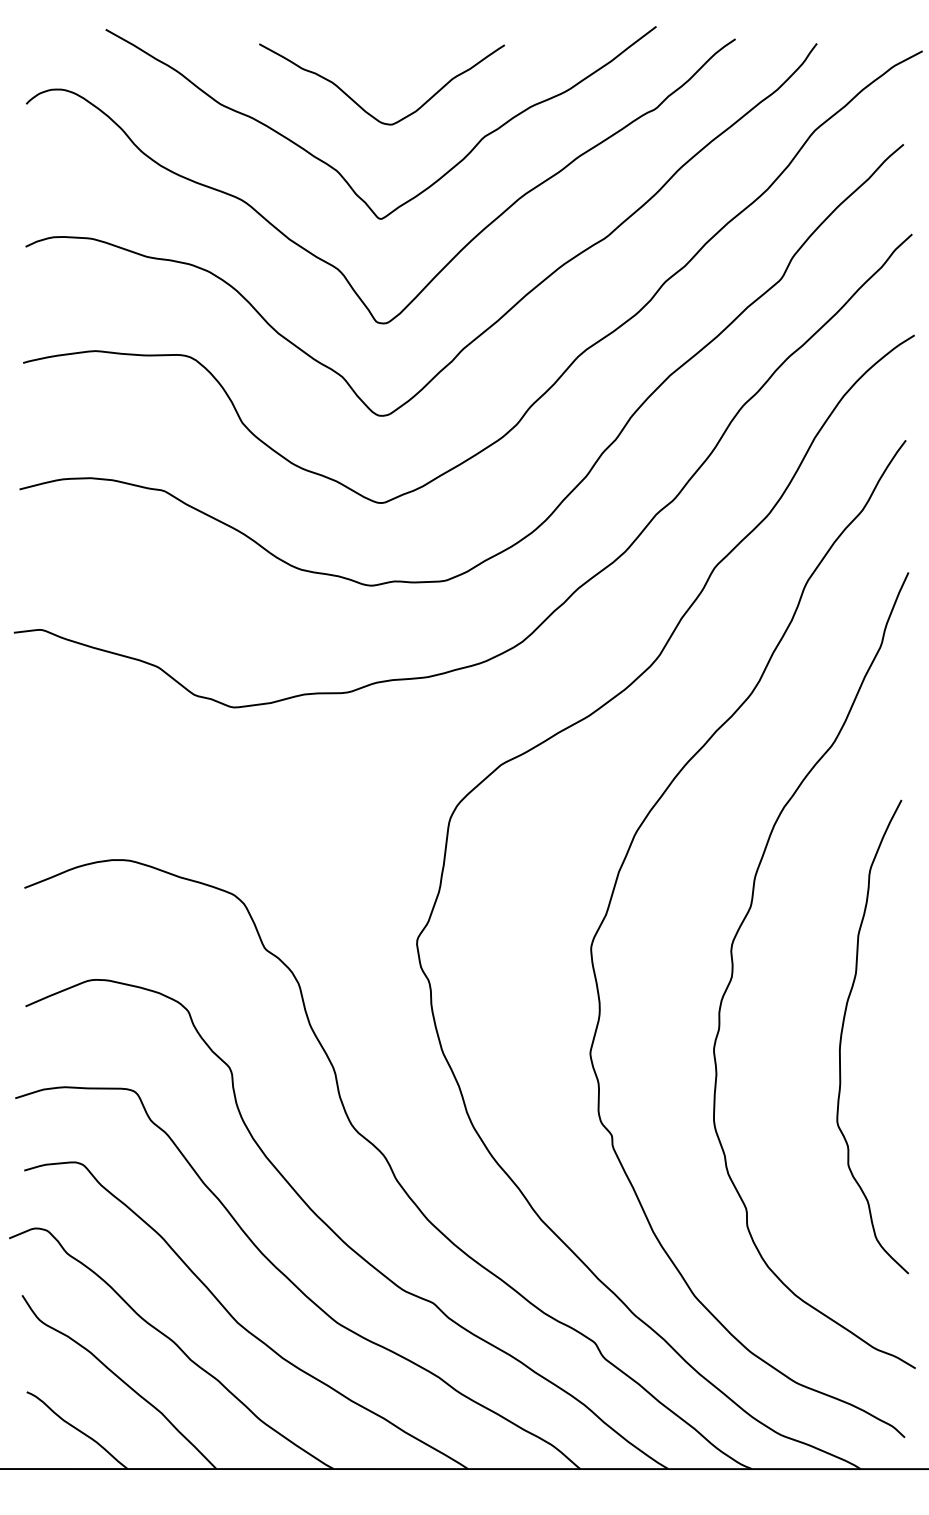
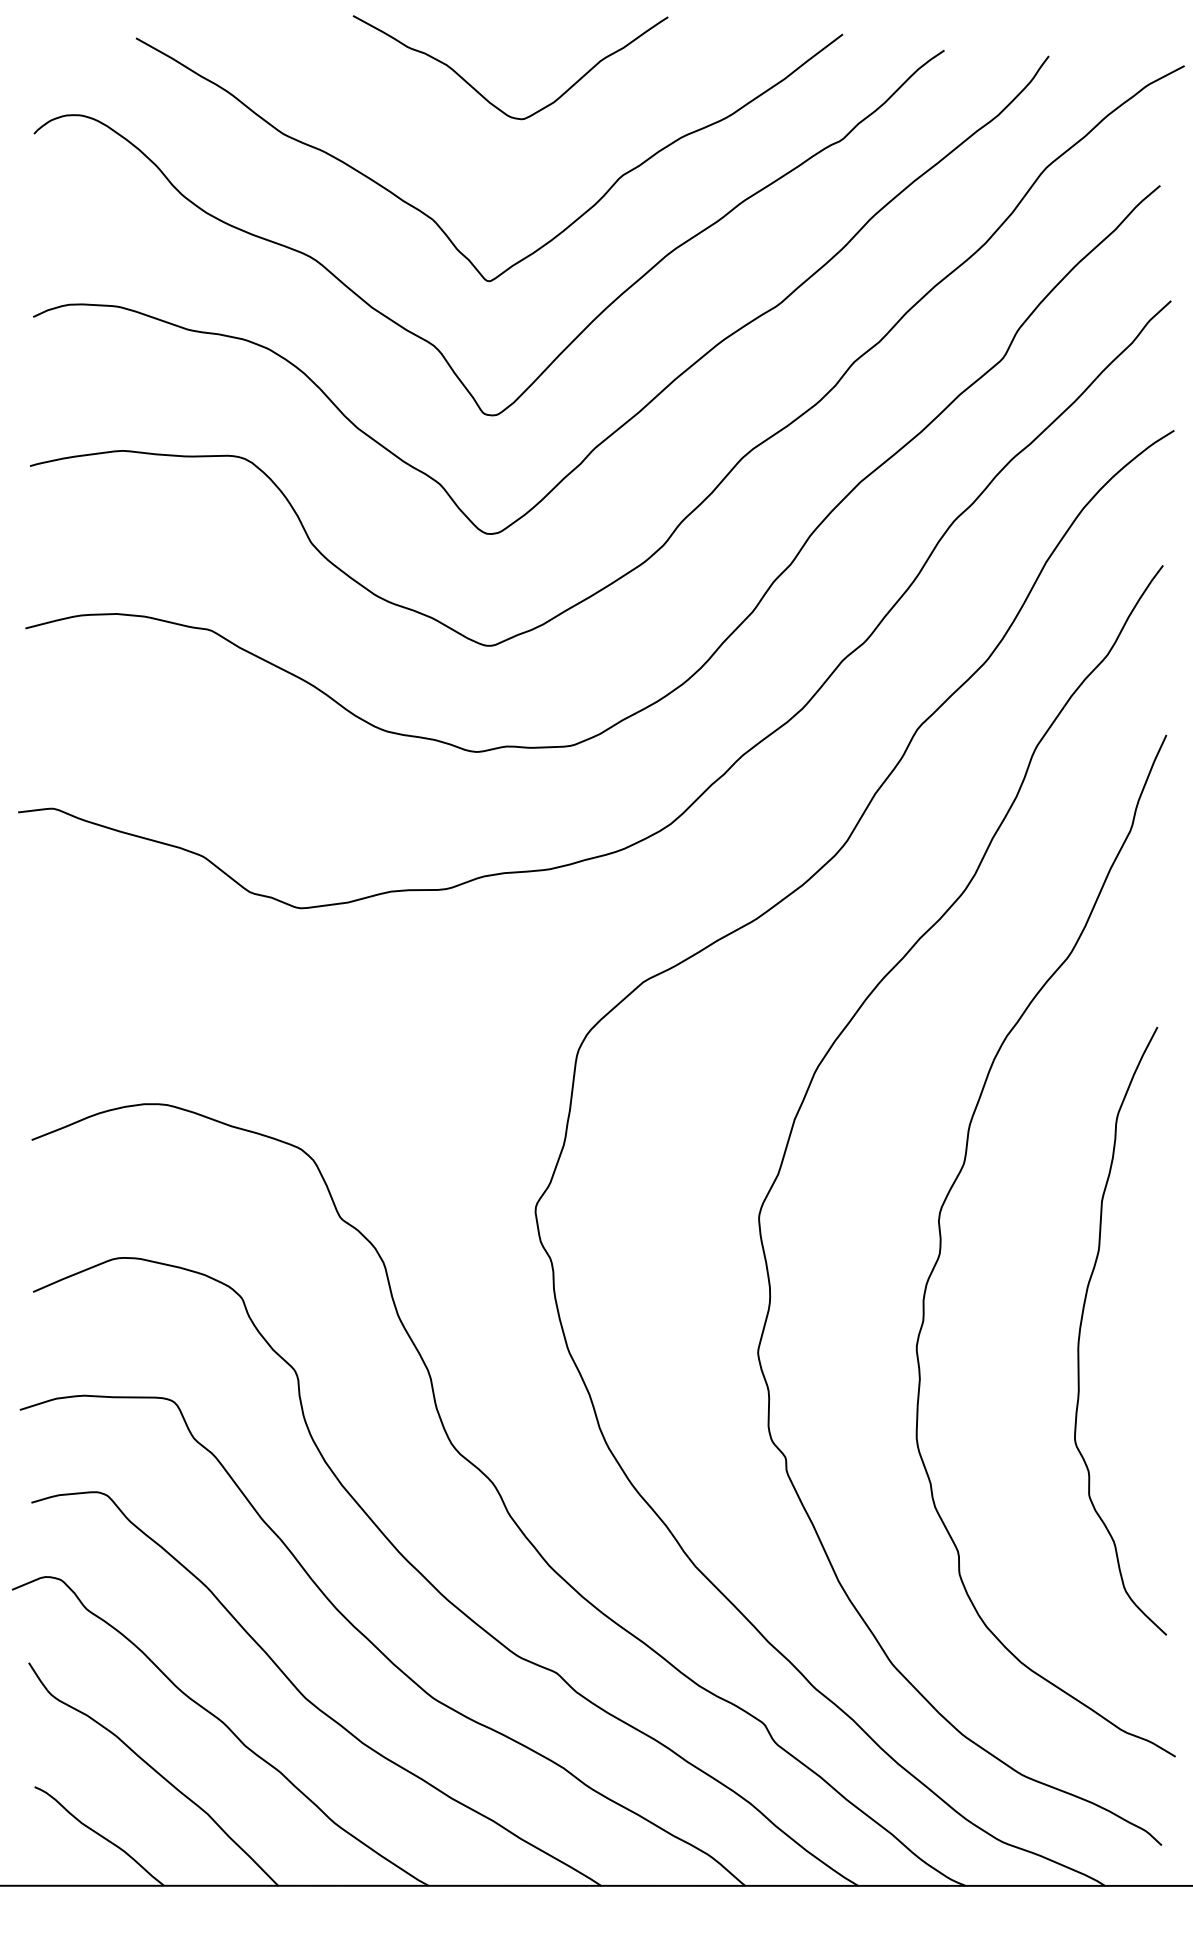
curve: (360, 106) -> (483, 95), moved

